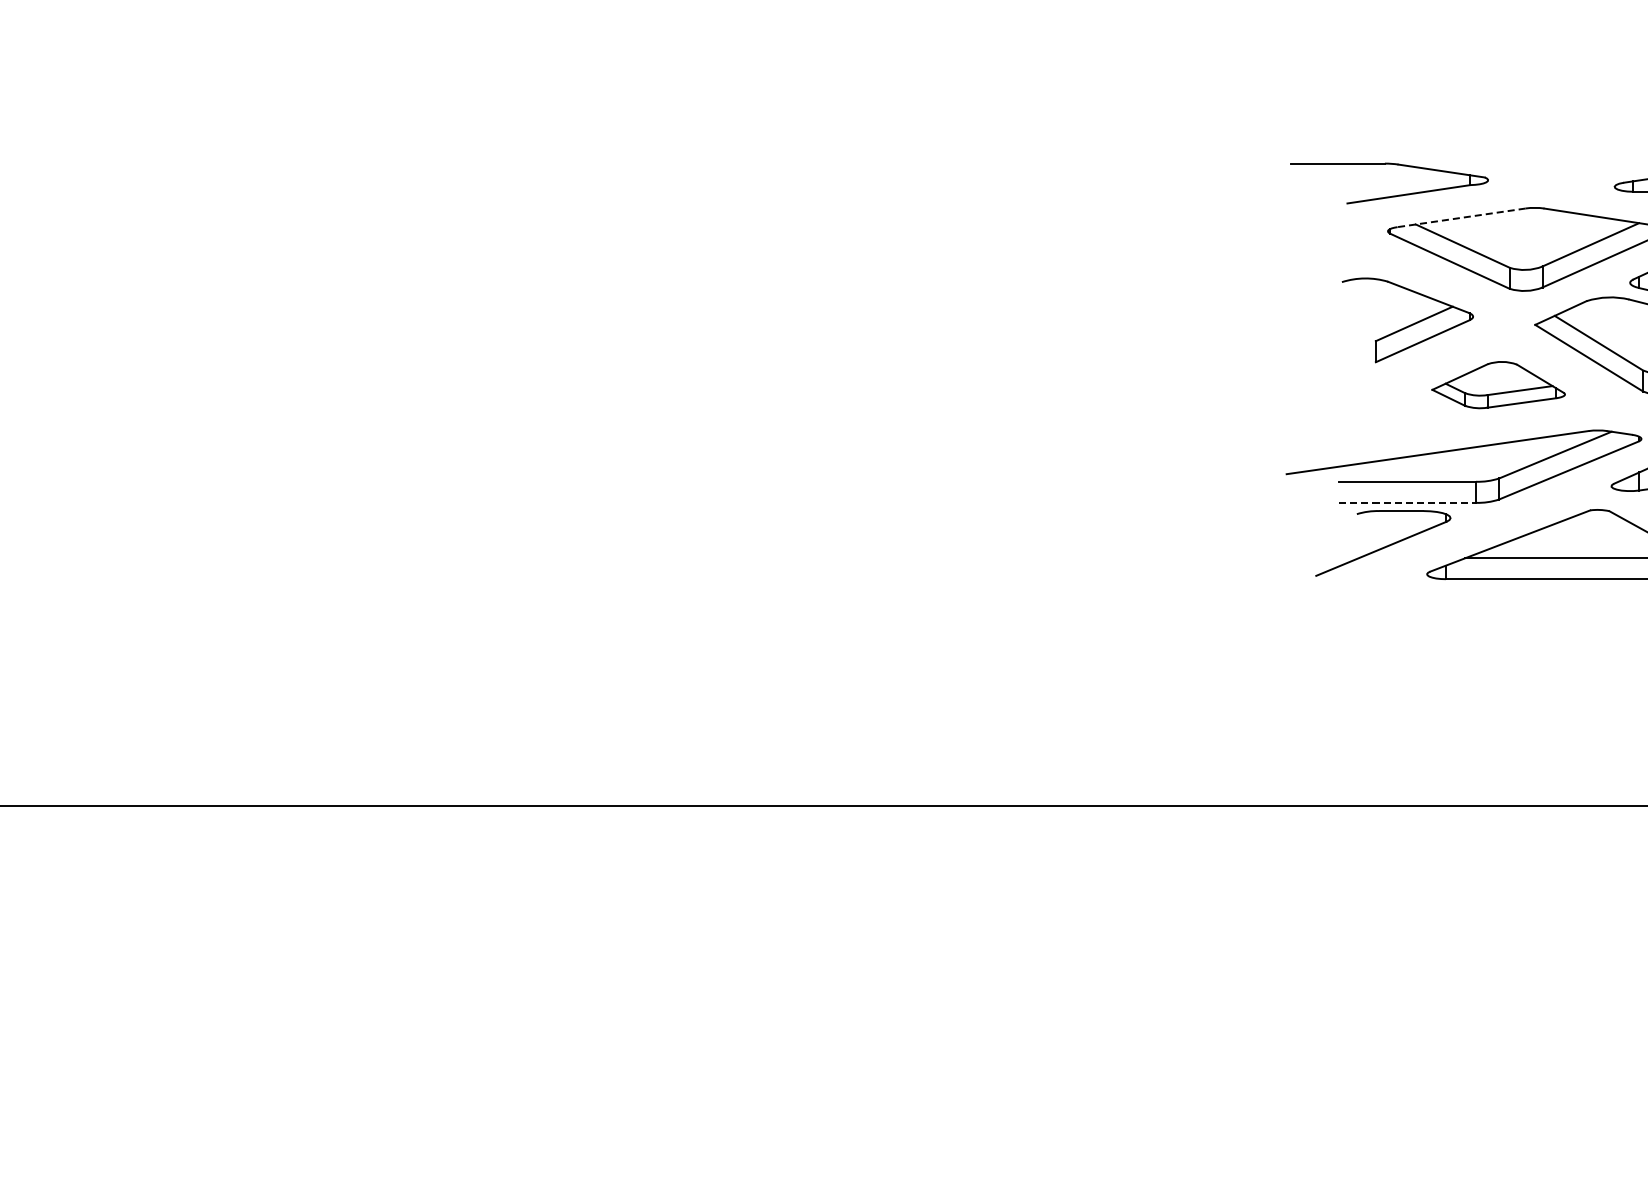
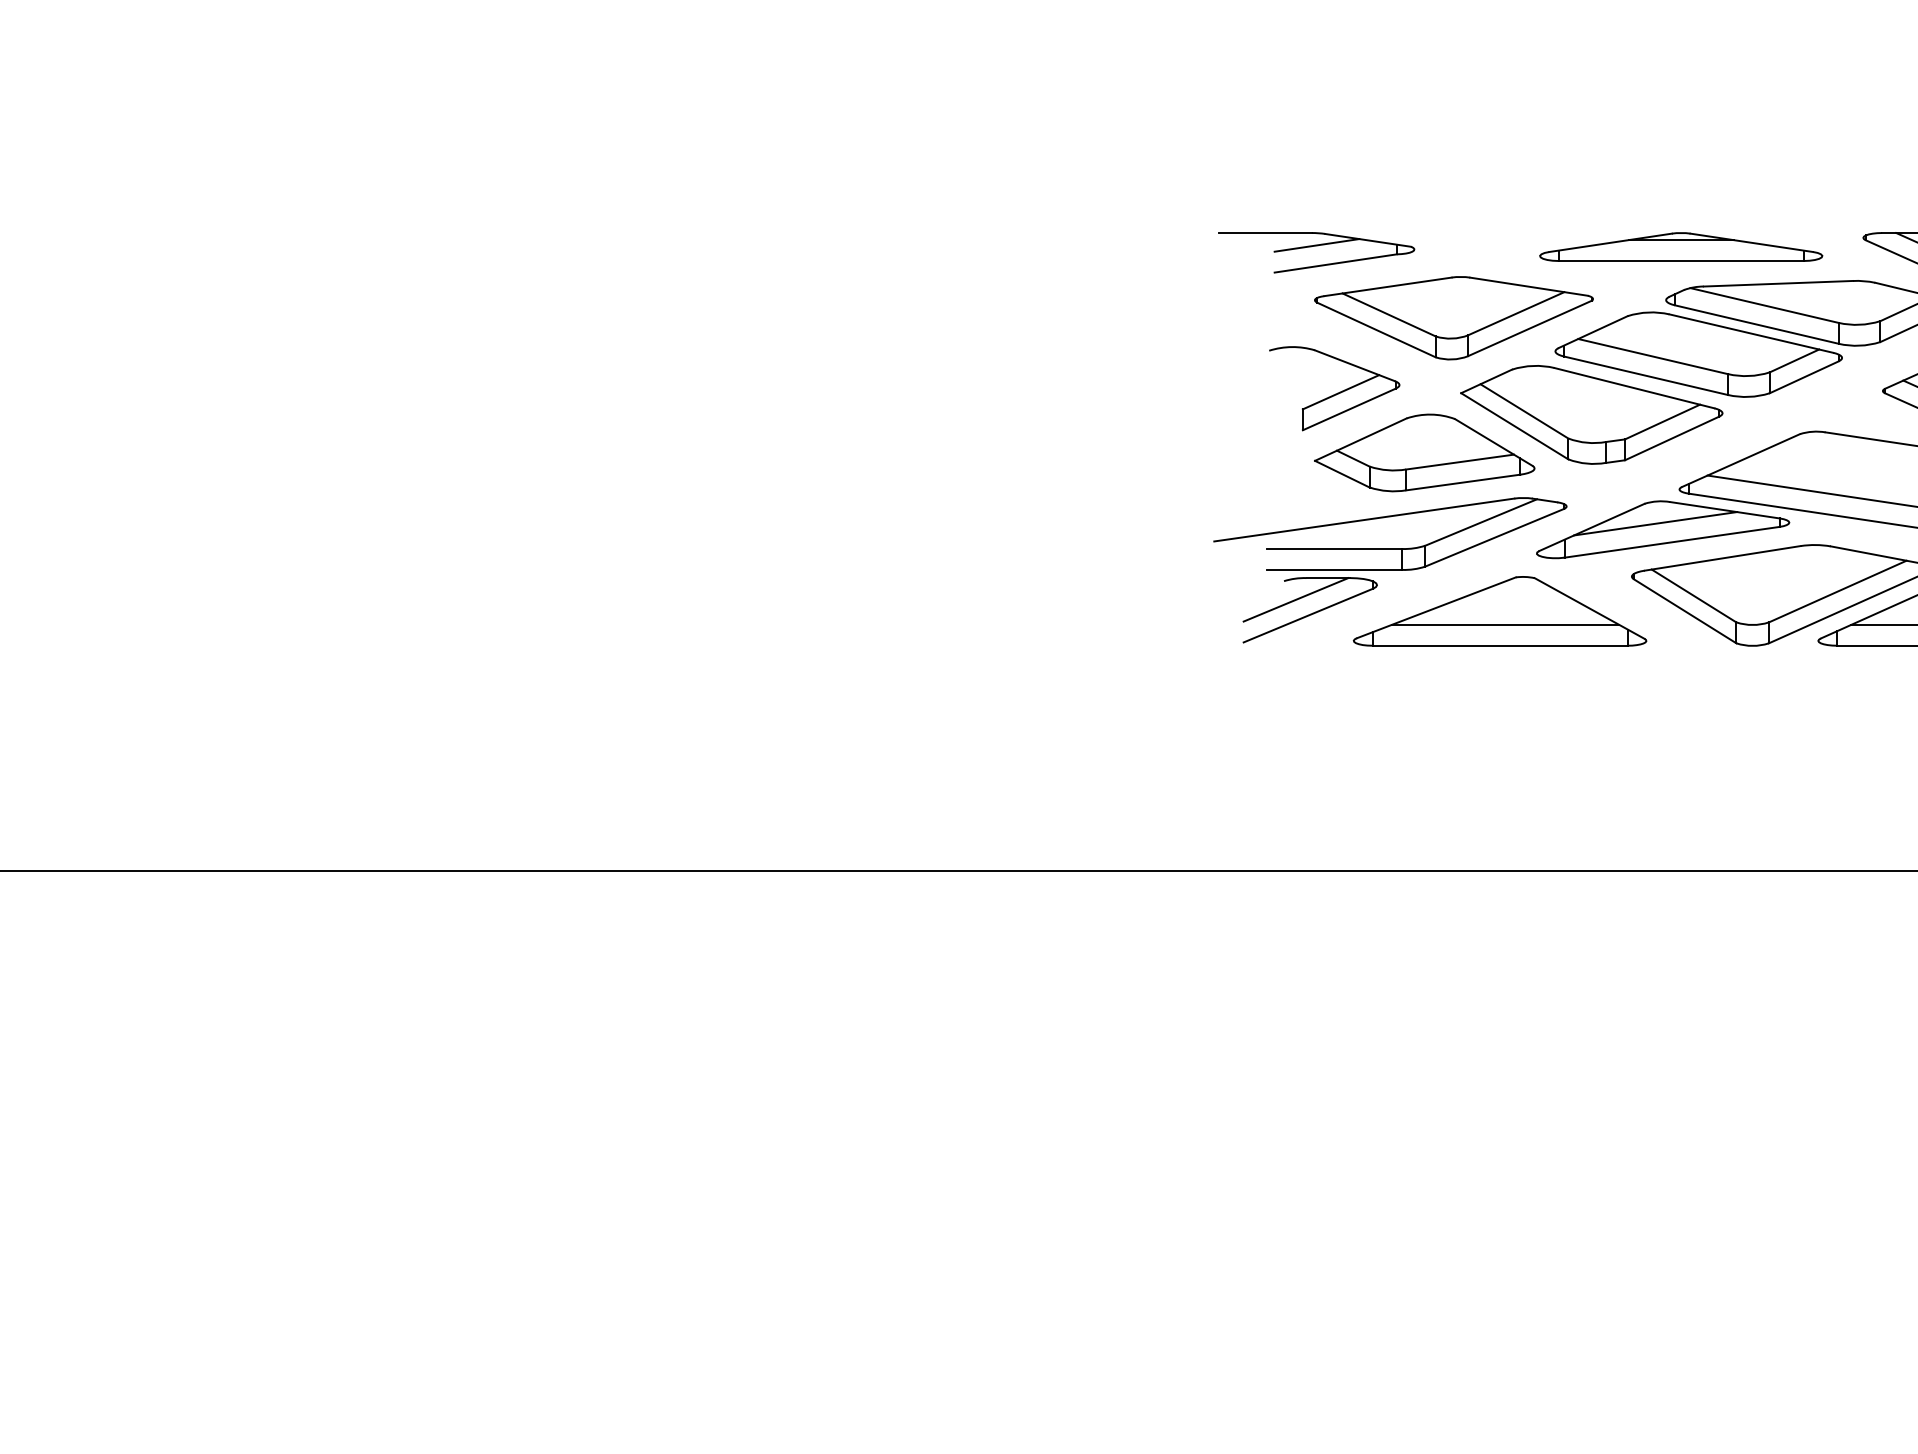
line: (1389, 176) -> (1316, 245), added
line: (1461, 217) -> (1387, 286), dashed -> solid
part: (1498, 384) -> (1424, 452), size x1.67
line: (1407, 502) -> (1334, 569), dashed -> solid
line: (1368, 532) -> (1295, 599), added

